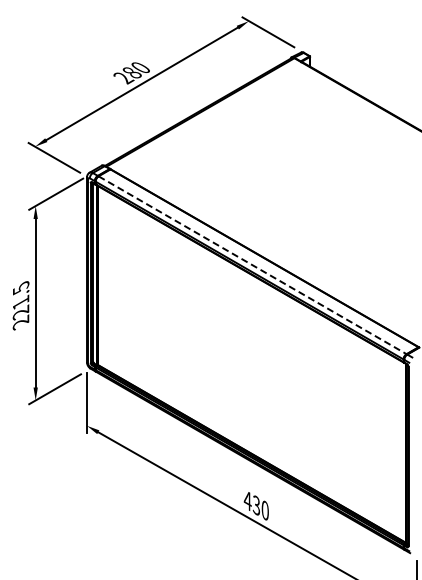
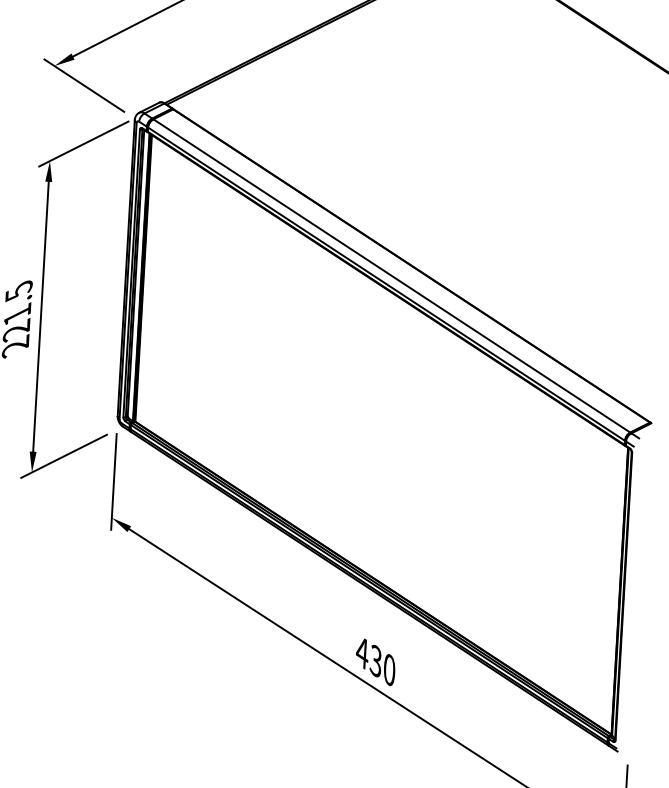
line: (252, 265) -> (391, 276), dashed -> solid

